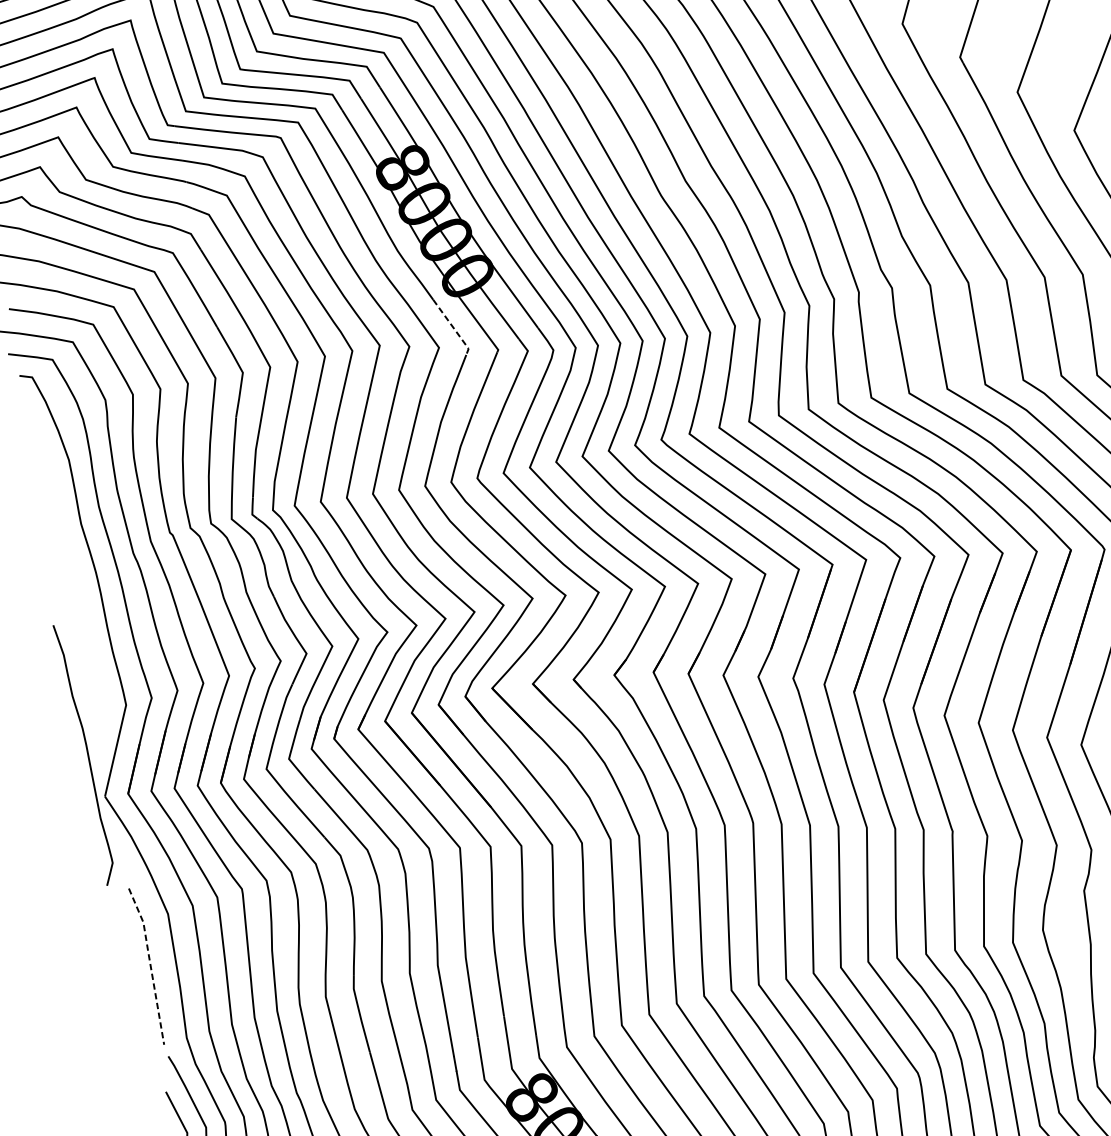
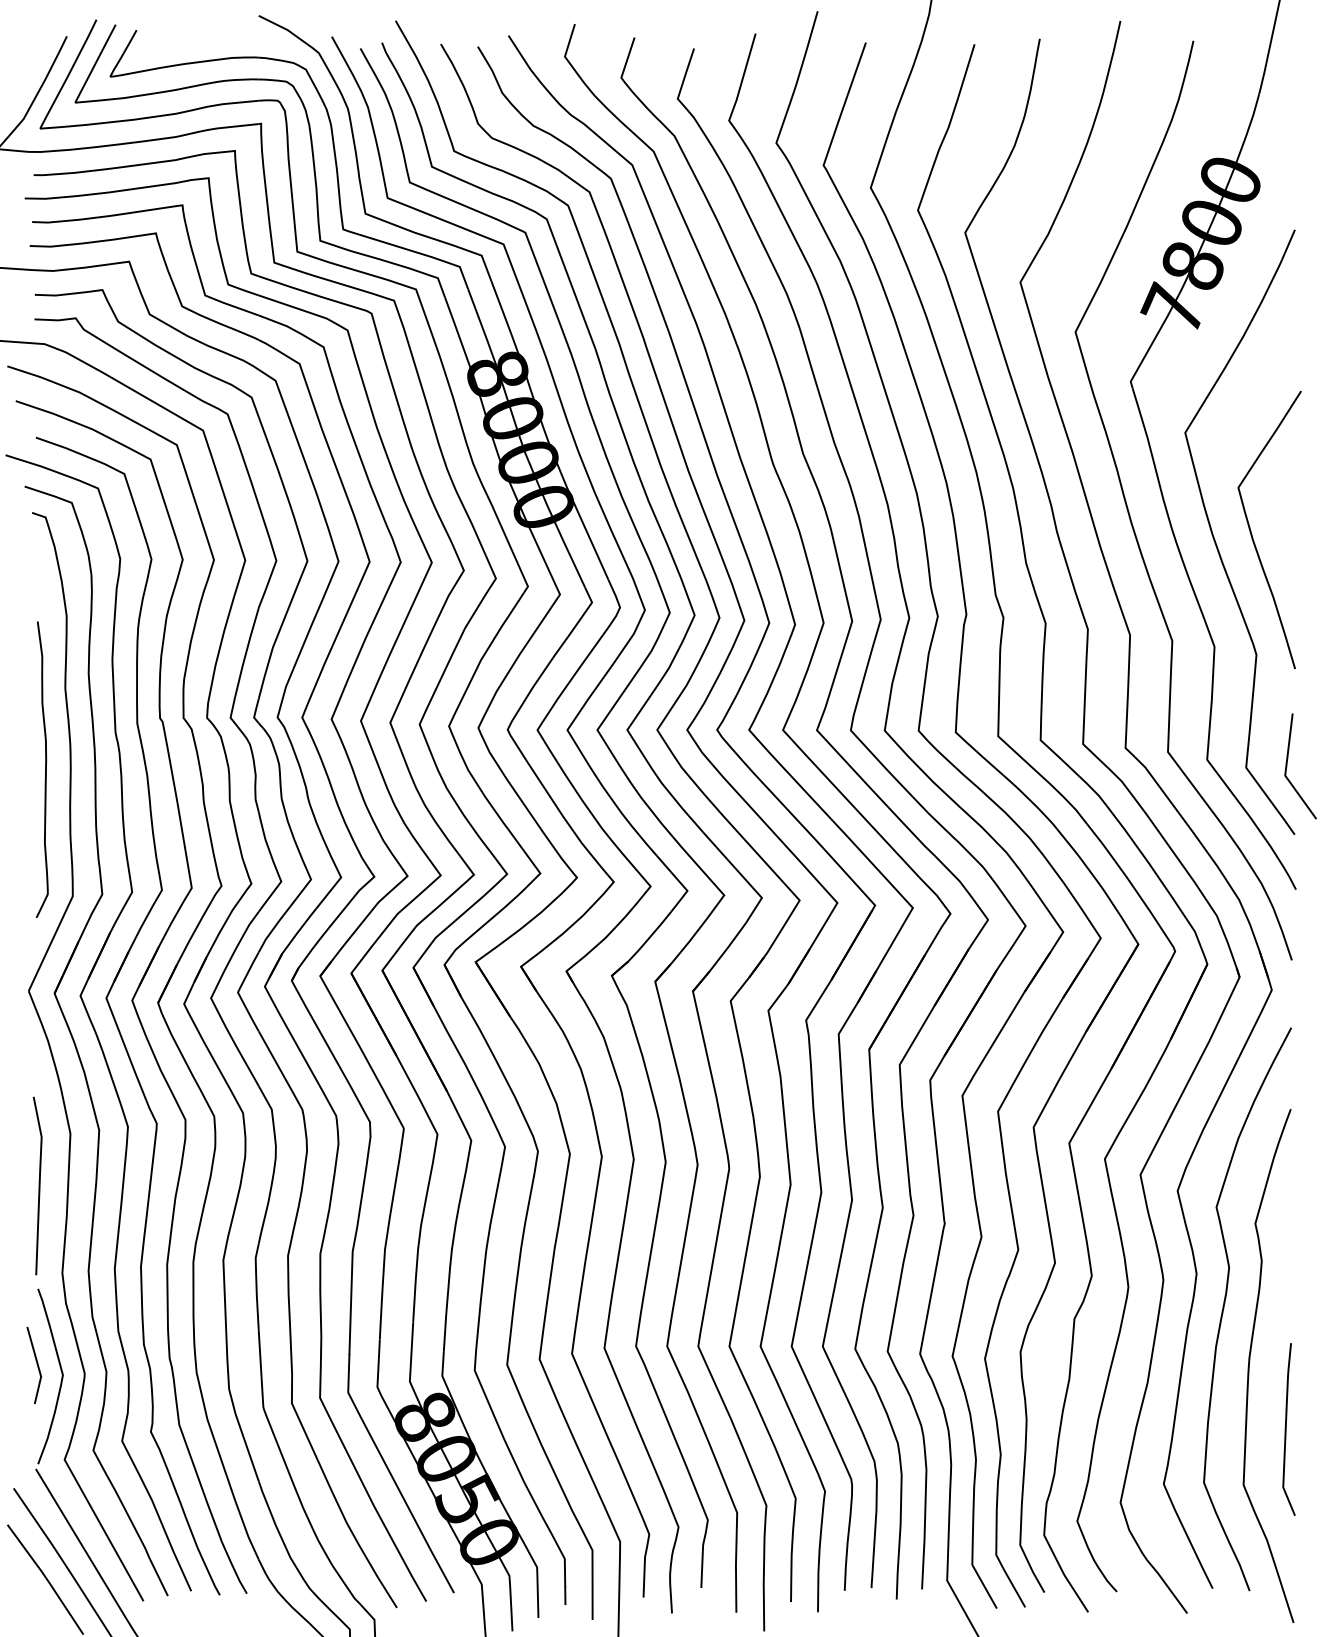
line: (453, 328) -> (516, 560), dashed -> solid
curve: (87, 753) -> (45, 769), moved
line: (150, 964) -> (39, 1184), dashed -> solid

